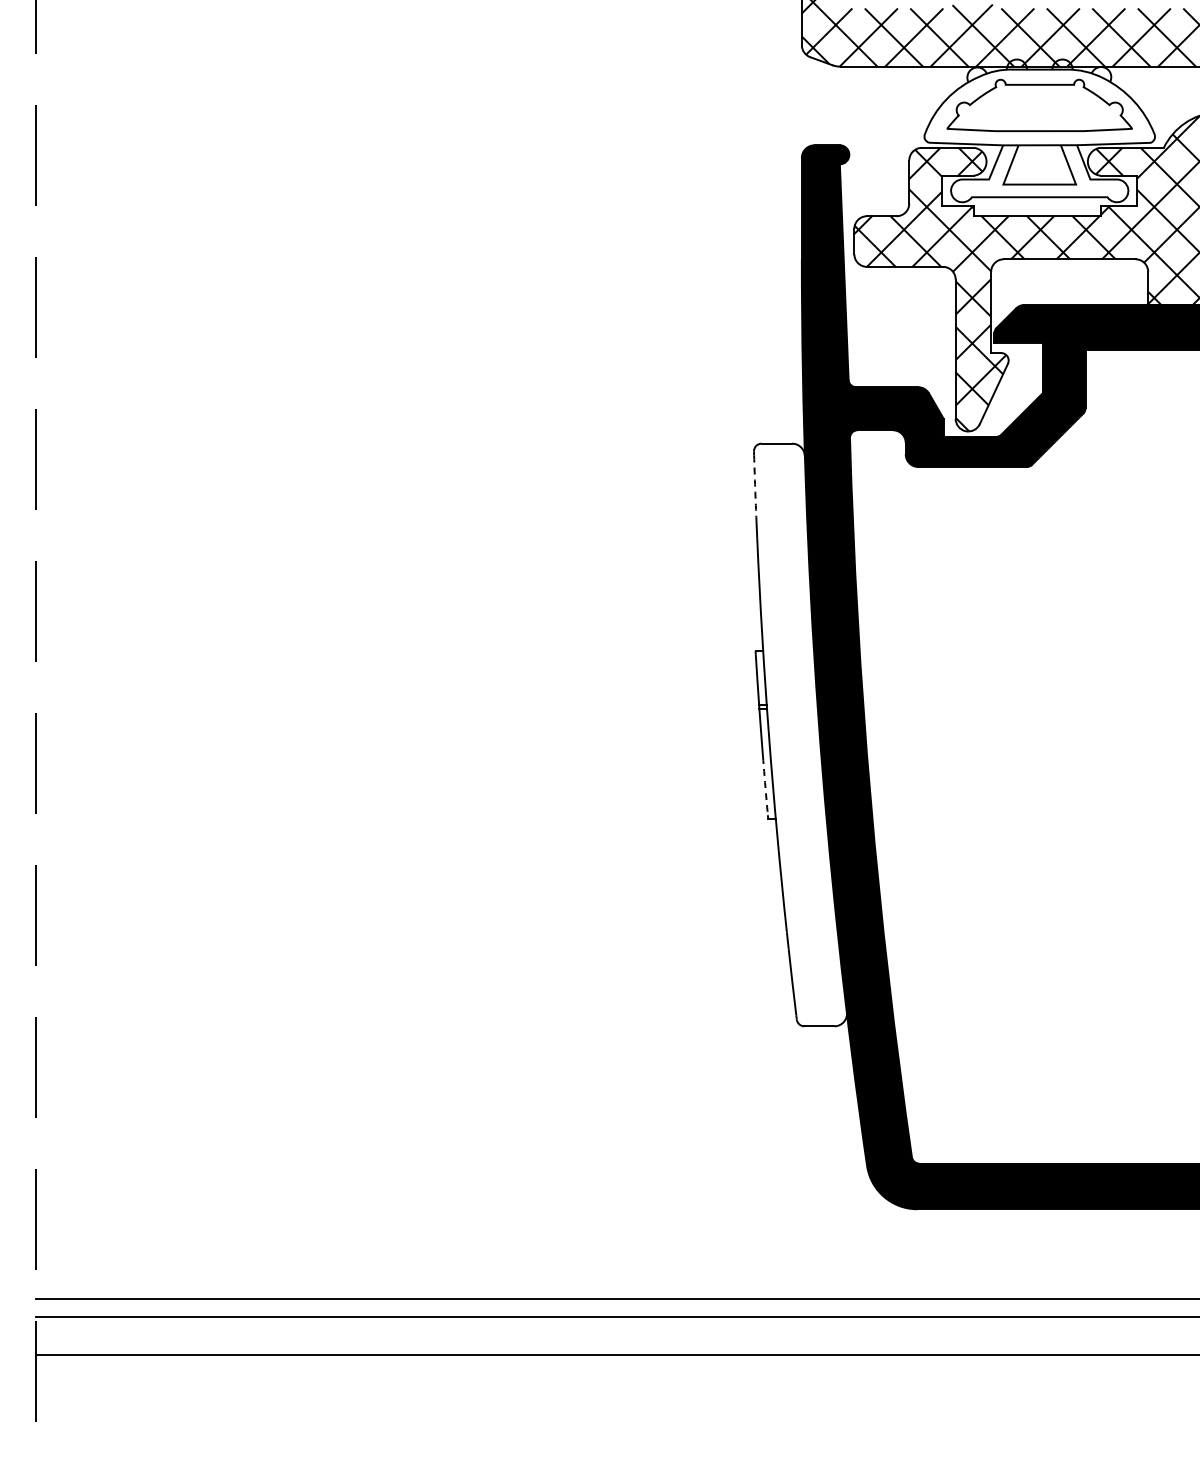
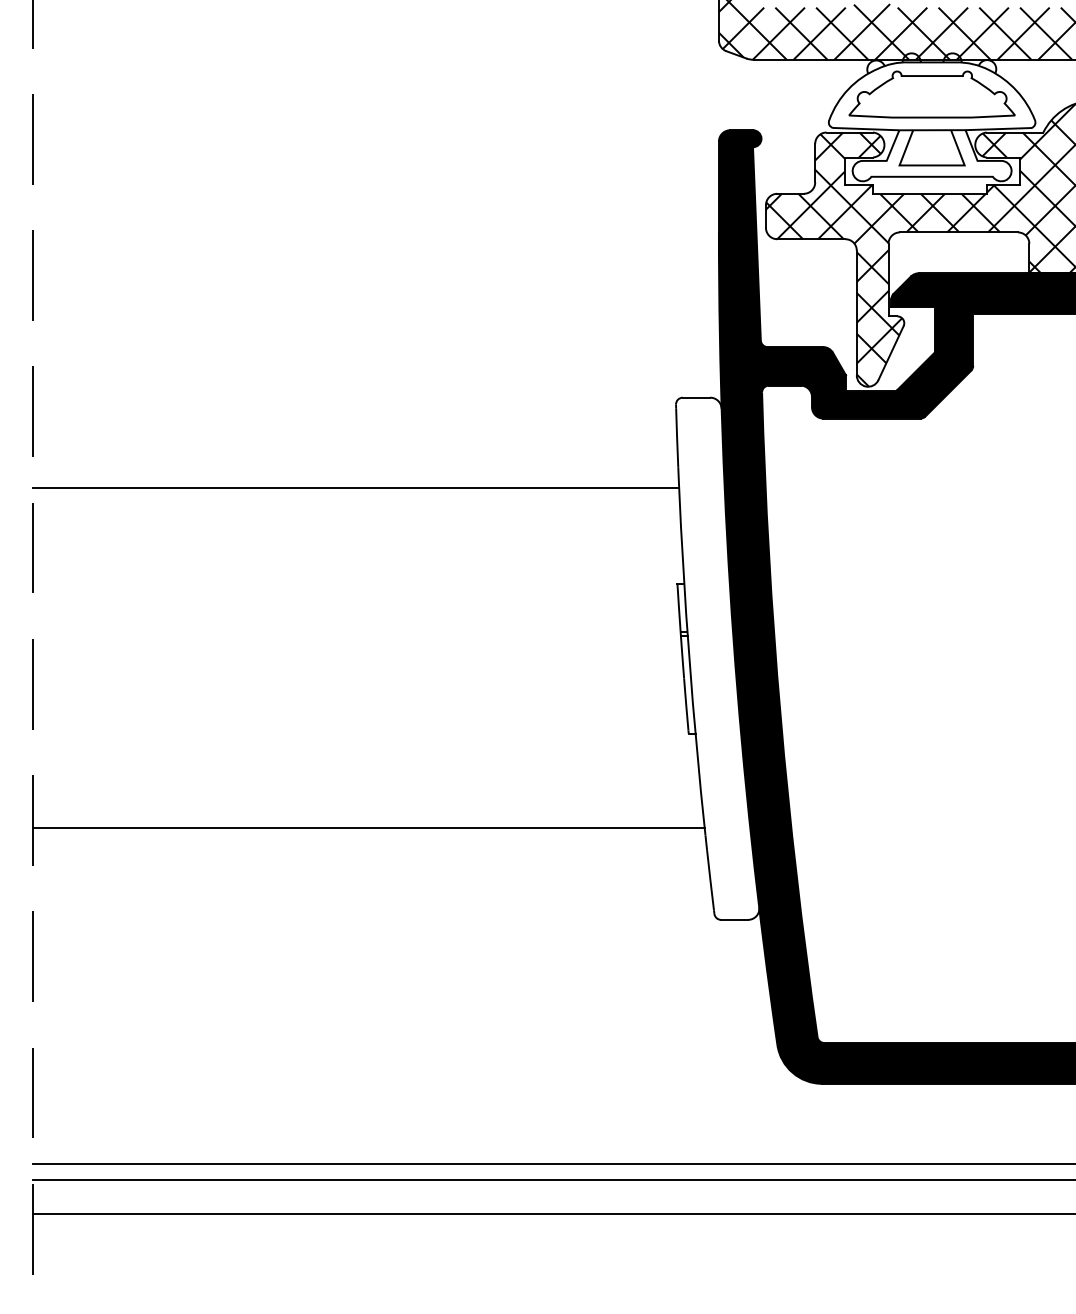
arc: (755, 488) -> (677, 437), dashed -> solid
line: (396, 544) -> (355, 488), added
arc: (765, 786) -> (686, 704), dashed -> solid
line: (411, 924) -> (369, 828), added

